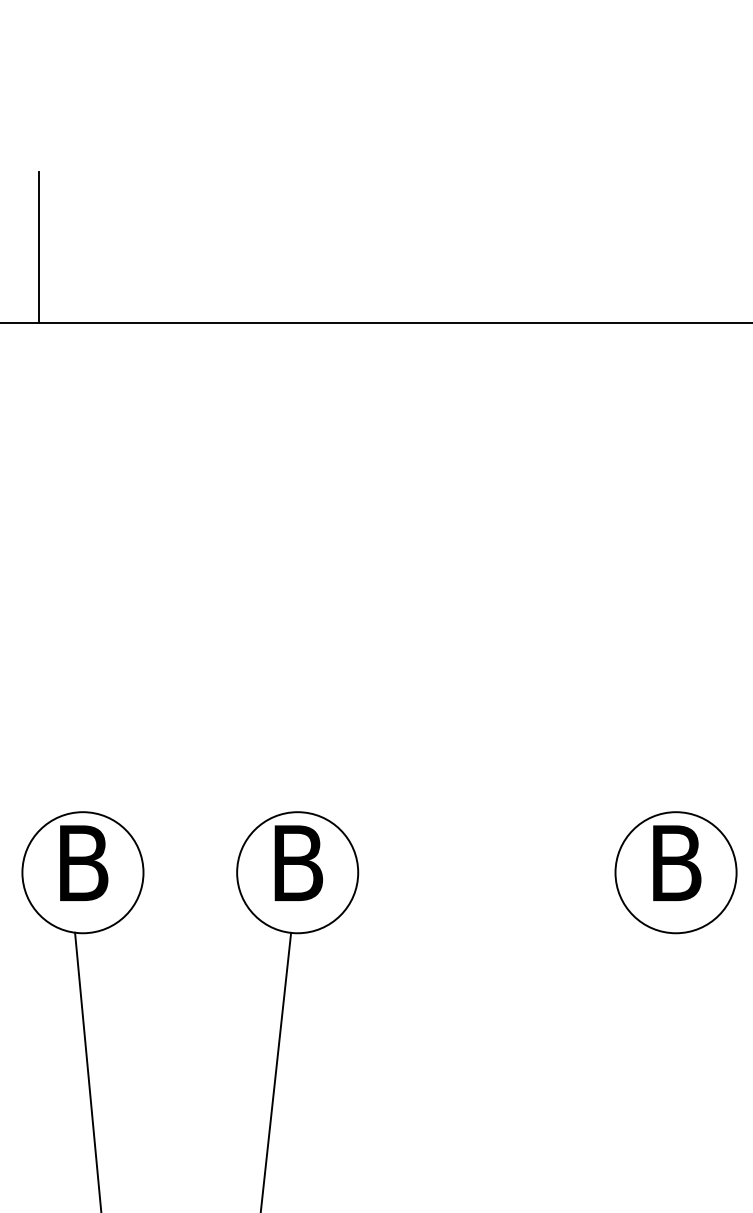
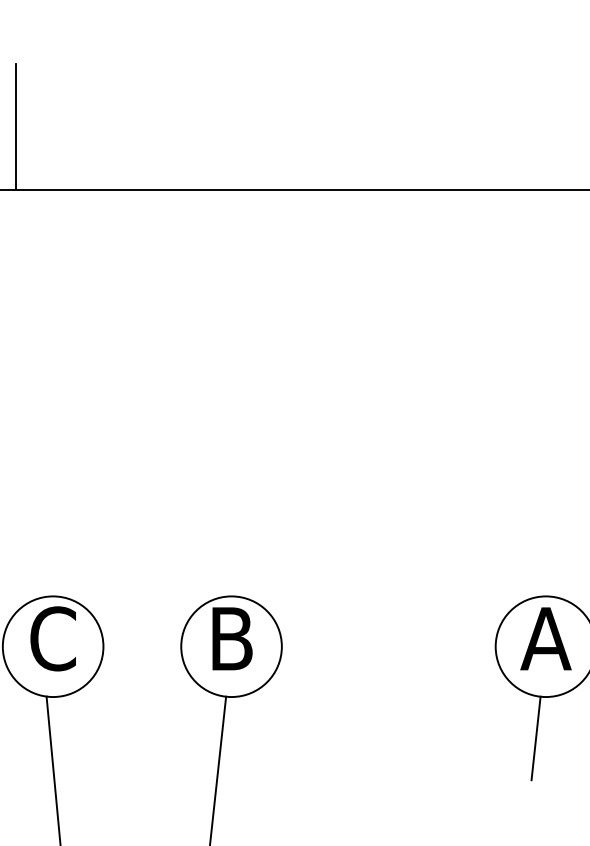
text: (82, 863) -> (52, 639), B -> C
text: (675, 863) -> (545, 639), B -> A
line: (663, 982) -> (535, 737), added

